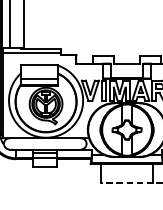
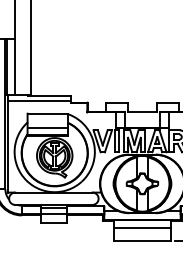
line: (126, 171) -> (141, 228), added
line: (127, 182) -> (142, 240), dashed -> solid

